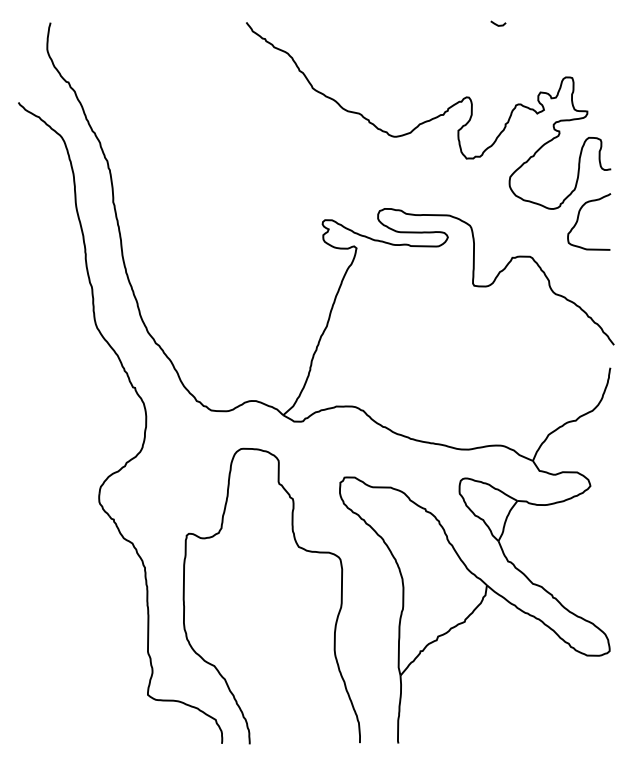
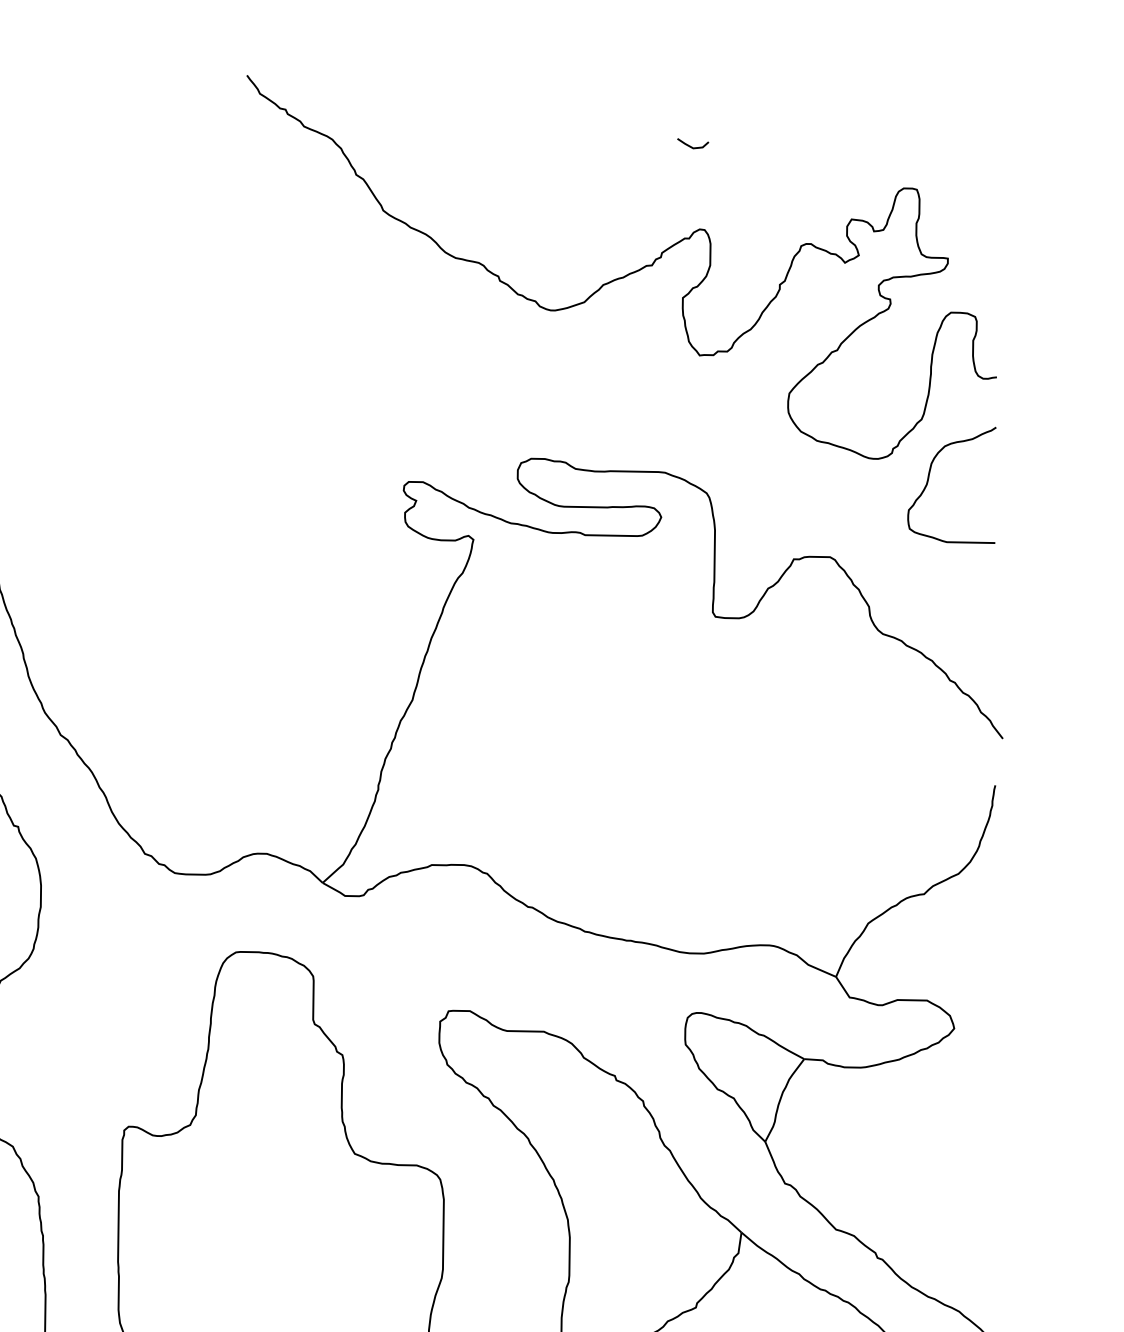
curve: (498, 24) -> (693, 145), moved

